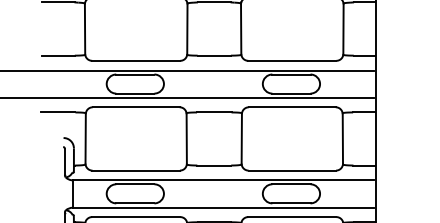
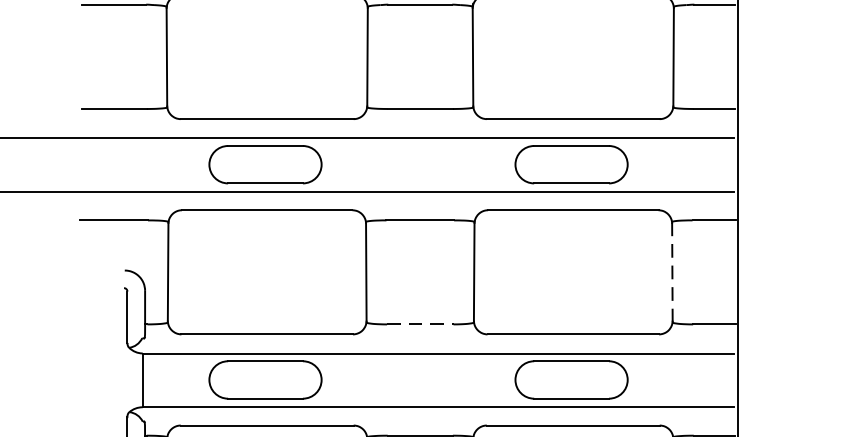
line: (342, 138) -> (671, 271), solid -> dashed
line: (214, 165) -> (420, 324), solid -> dashed

